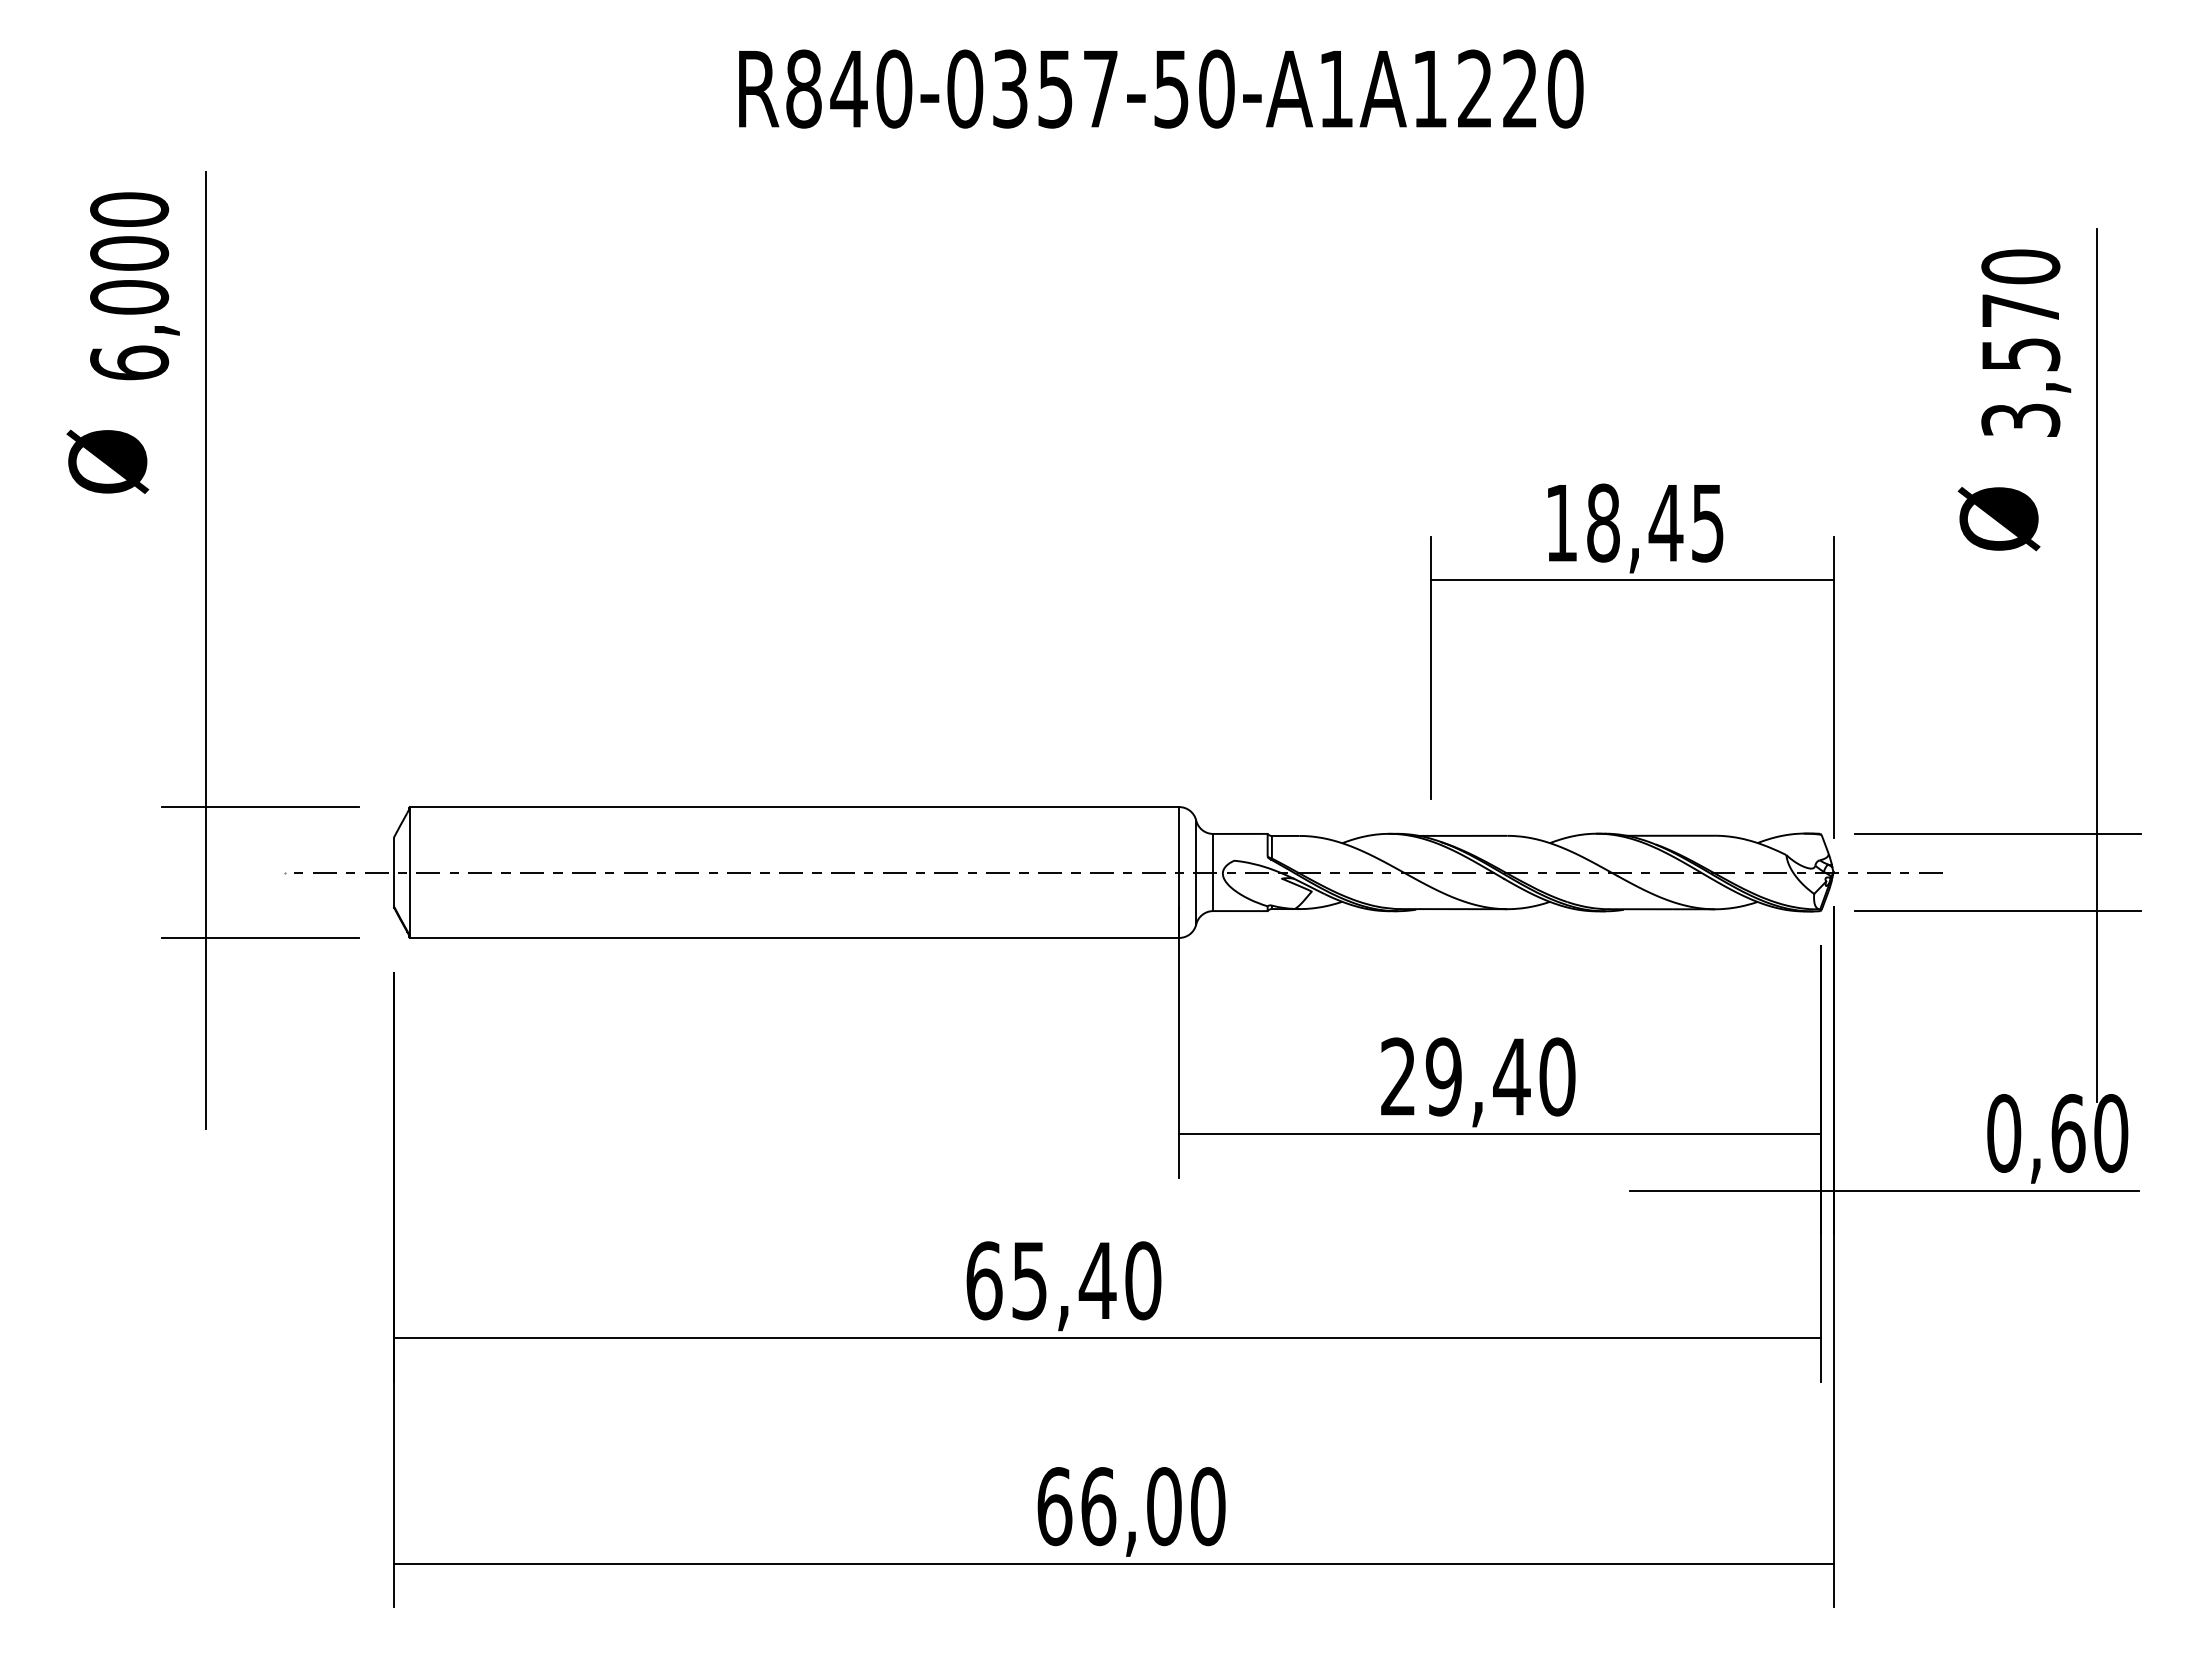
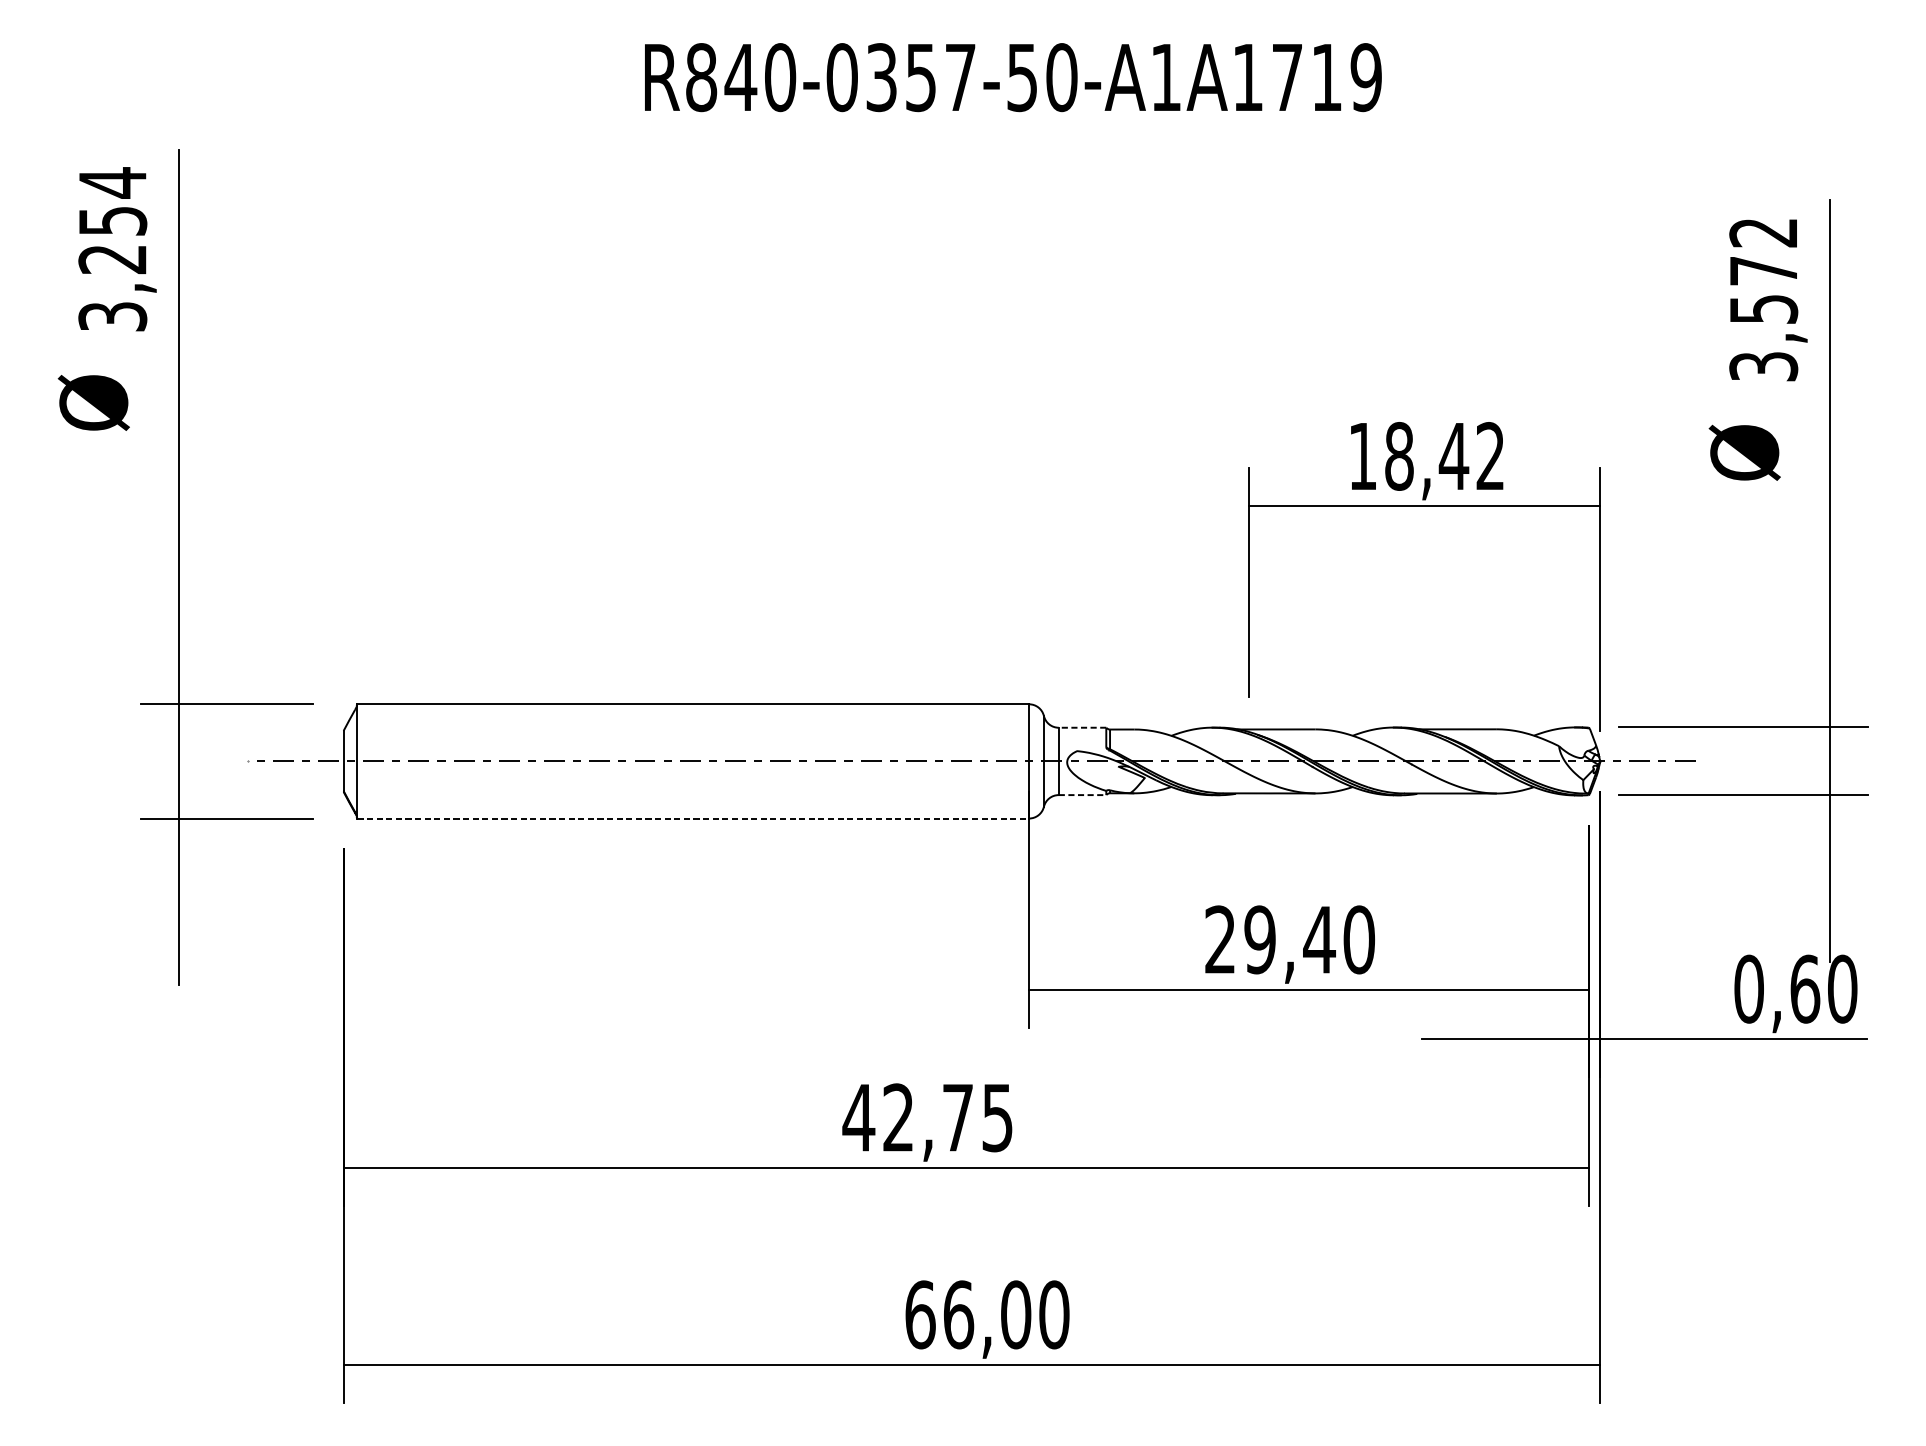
text: (1520, 88) -> (1326, 77), R840-0357-50-A1A1220 -> R840-0357-50-A1A1719
text: (2020, 266) -> (1763, 232), 3,570 -> 3,572
text: (129, 285) -> (112, 249), 6,000 -> 3,254
text: (1707, 522) -> (1490, 455), 18,45 -> 18,42
line: (1239, 833) -> (1081, 727), solid -> dashed
line: (1240, 911) -> (1082, 795), solid -> dashed
line: (794, 937) -> (693, 818), solid -> dashed
text: (1063, 1280) -> (928, 1117), 65,40 -> 42,75

